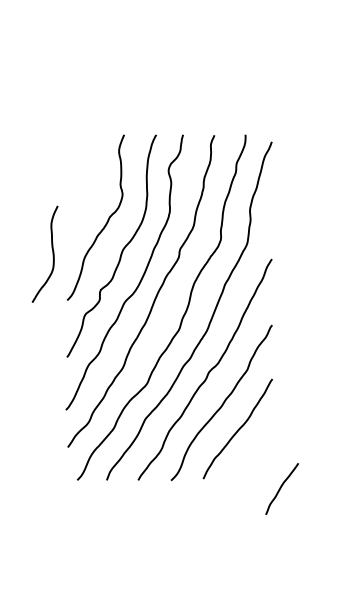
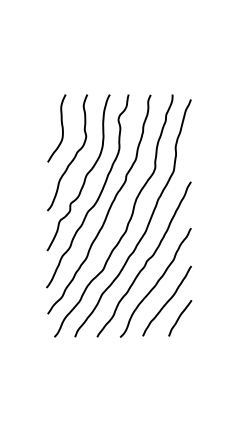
curve: (51, 254) -> (61, 128), moved
curve: (282, 487) -> (180, 317), moved

